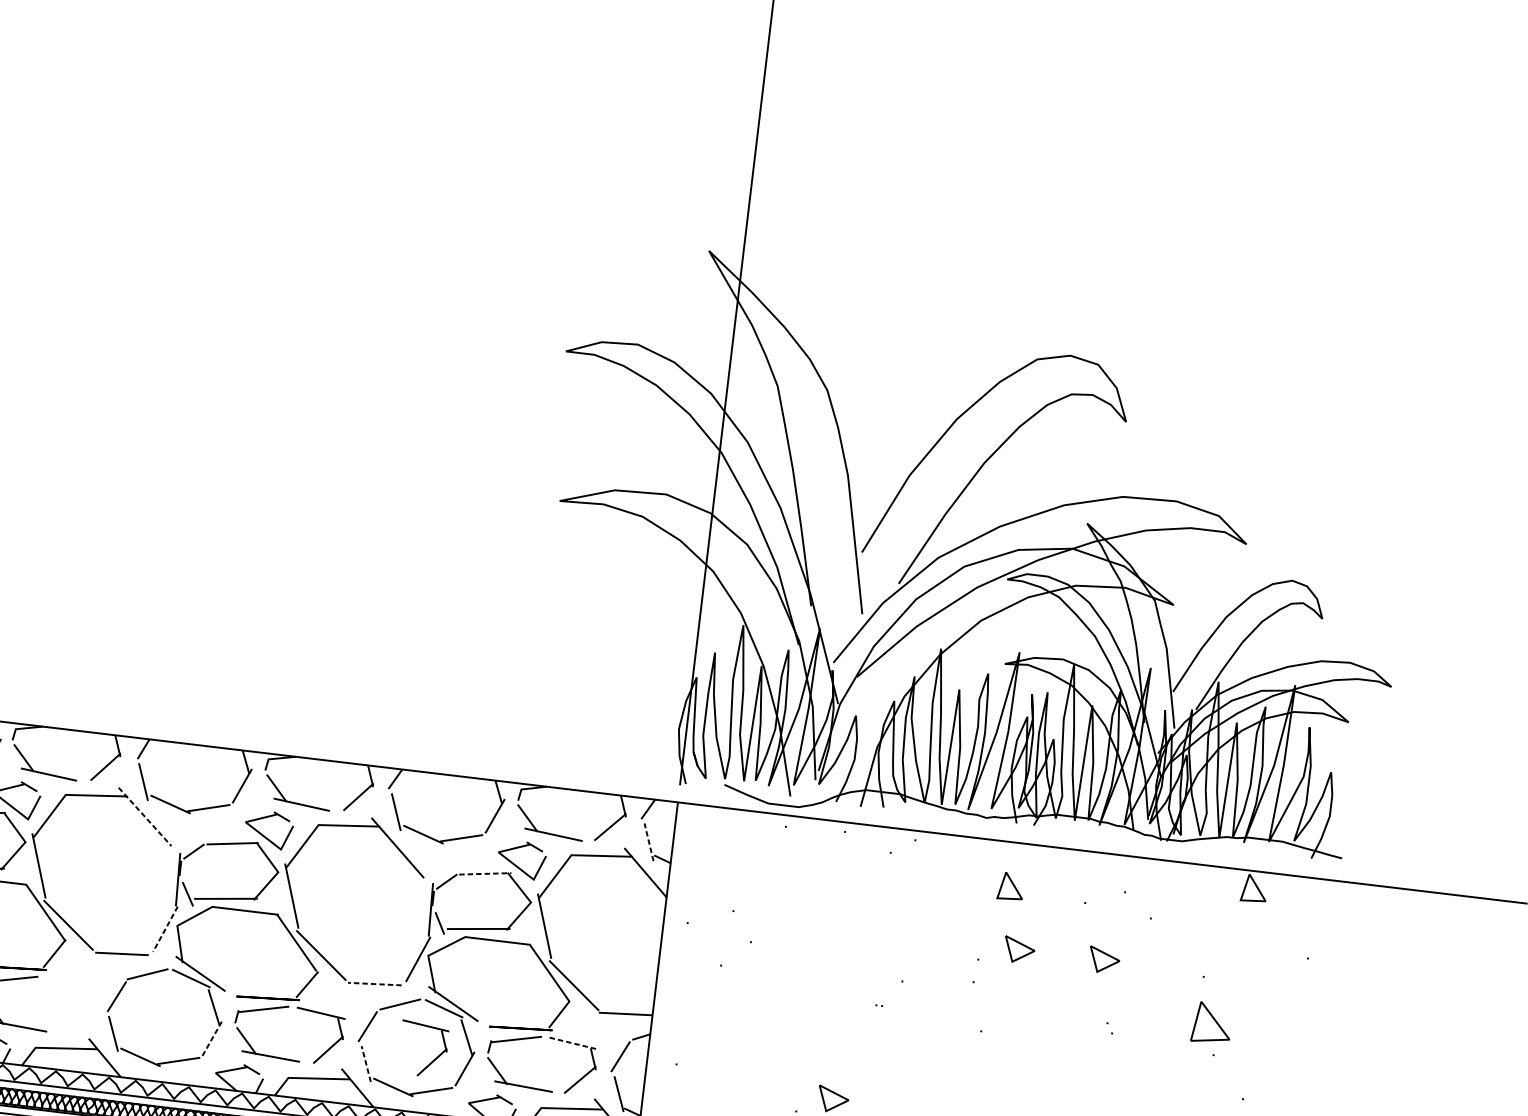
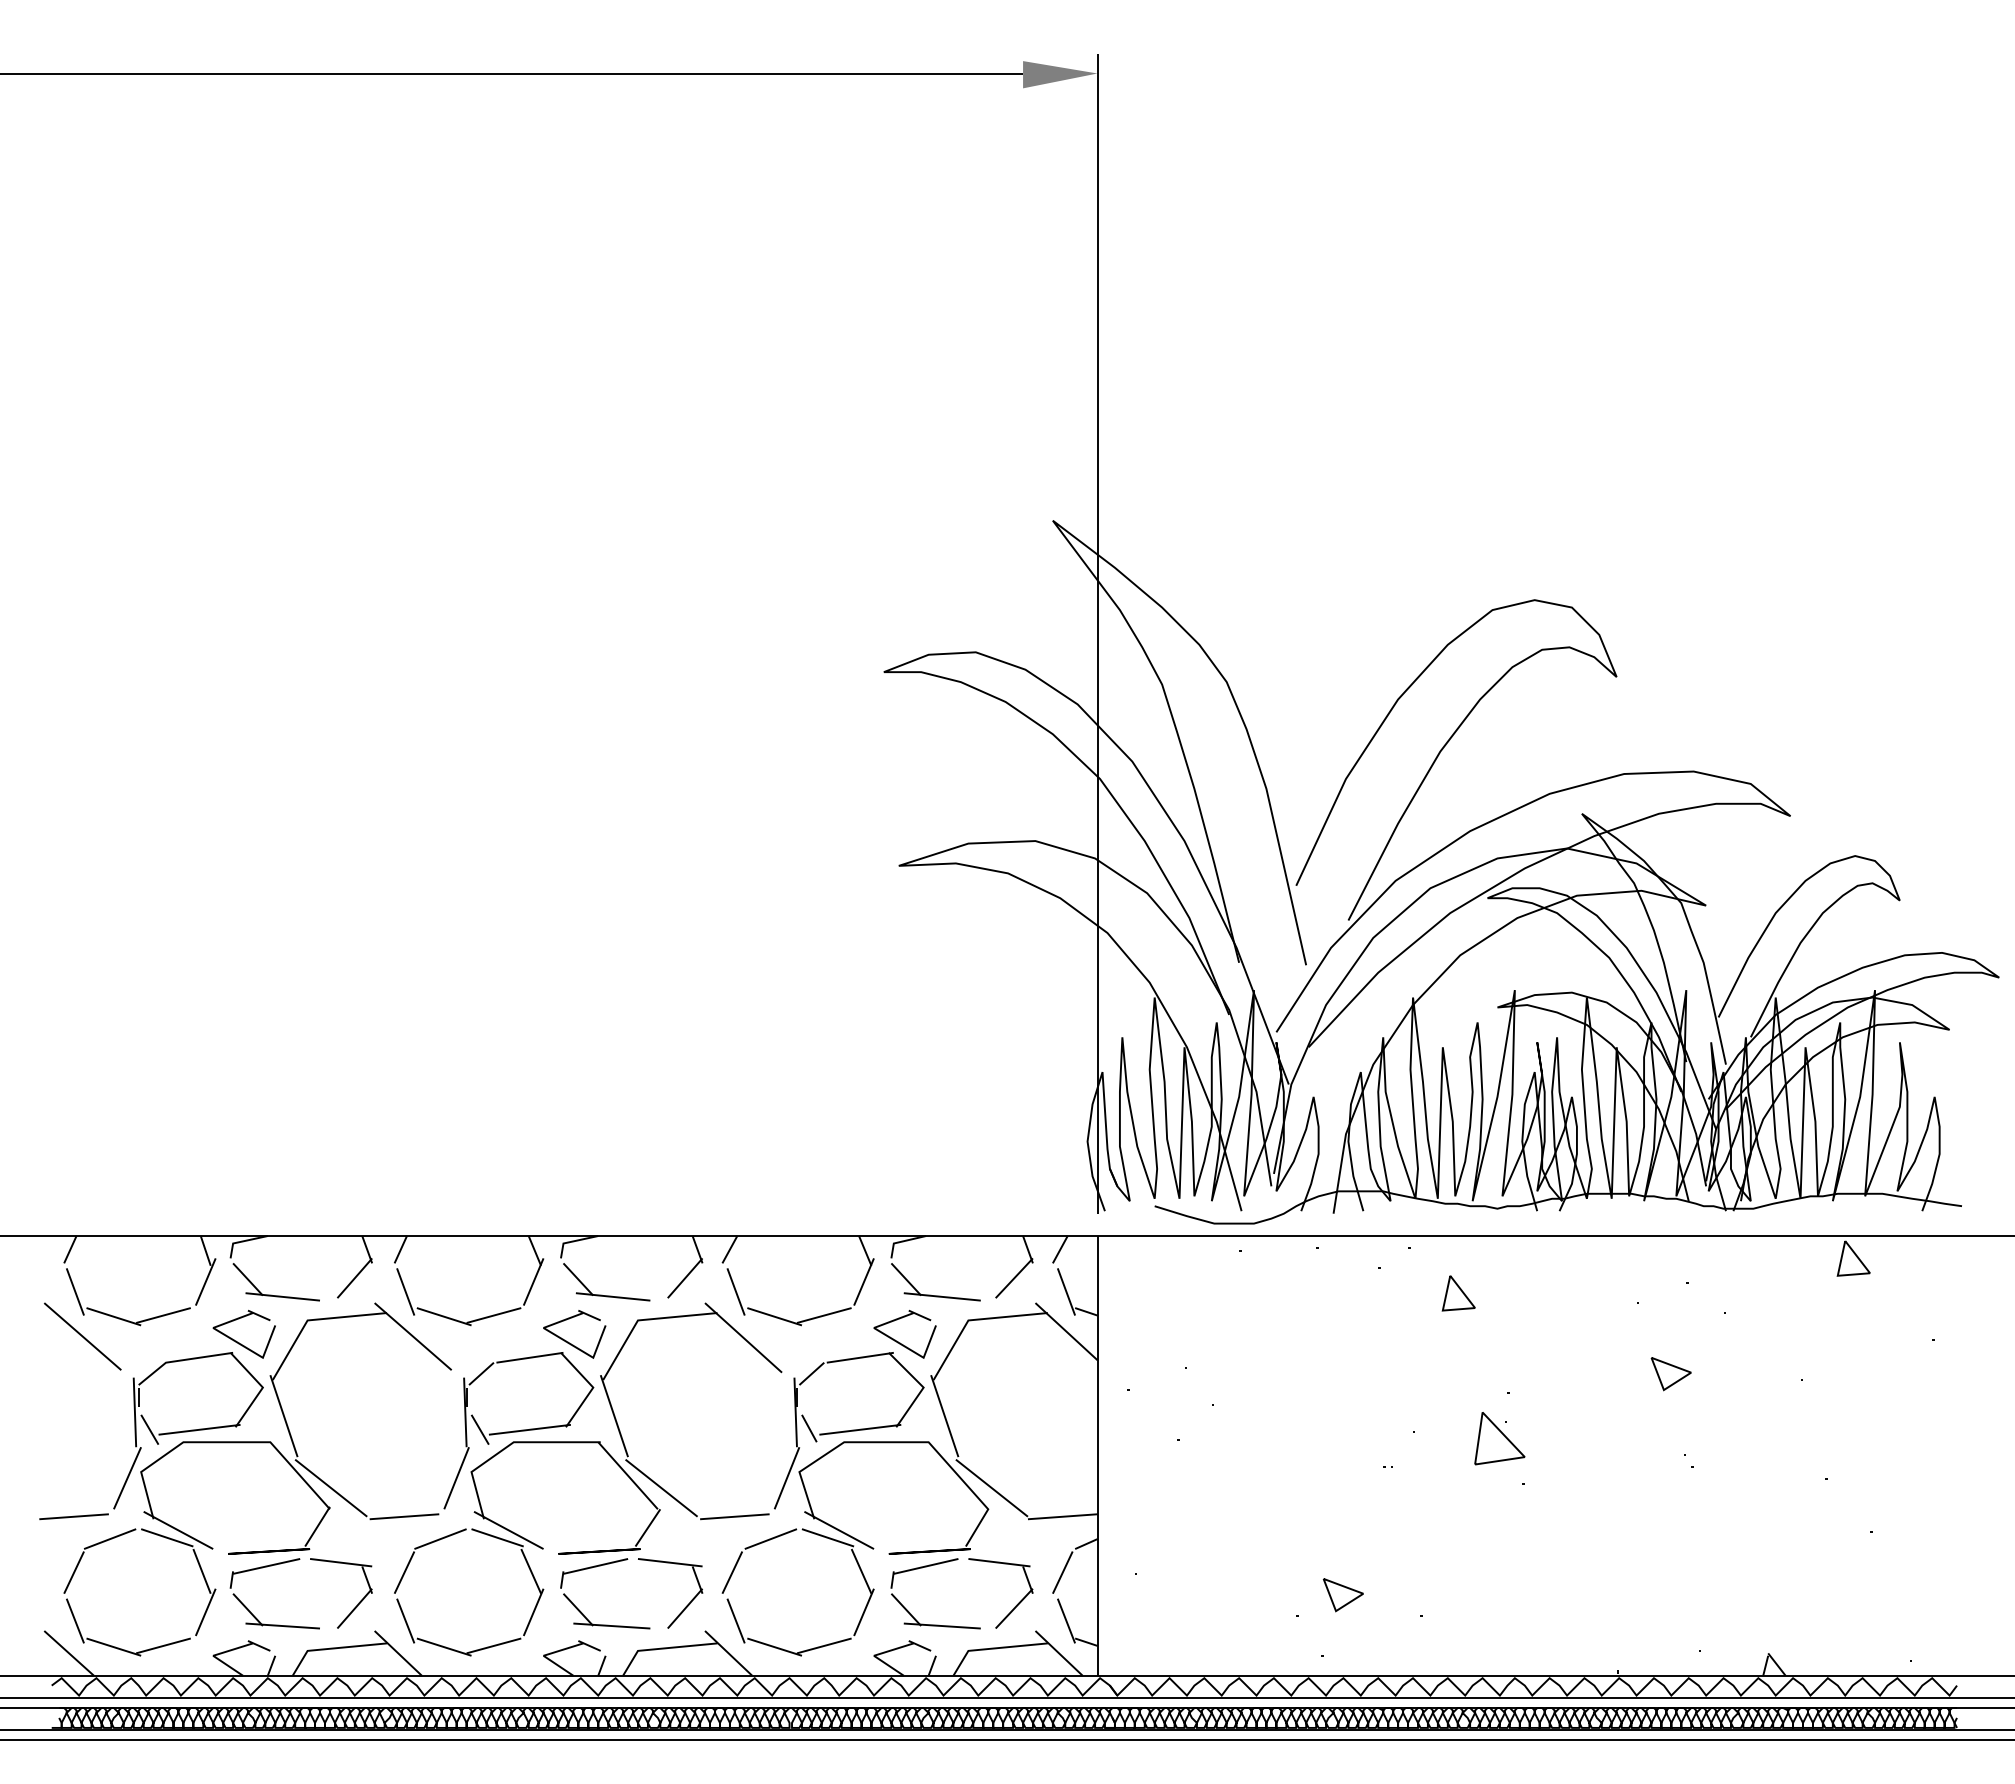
line: (145, 816) -> (413, 1336), dashed -> solid
line: (649, 841) -> (1066, 1291), dashed -> solid
line: (485, 873) -> (860, 1357), dashed -> solid
part: (1010, 886) -> (1458, 1293), moved
line: (165, 929) -> (456, 1478), dashed -> solid
part: (1018, 950) -> (1559, 1374), removed
line: (374, 983) -> (734, 1516), dashed -> solid
part: (1211, 1023) -> (1499, 1438), moved
line: (212, 1038) -> (533, 1612), dashed -> solid
line: (573, 1043) -> (999, 1562), dashed -> solid
part: (432, 1060) -> (355, 1606), moved
line: (366, 1064) -> (736, 1621), dashed -> solid

